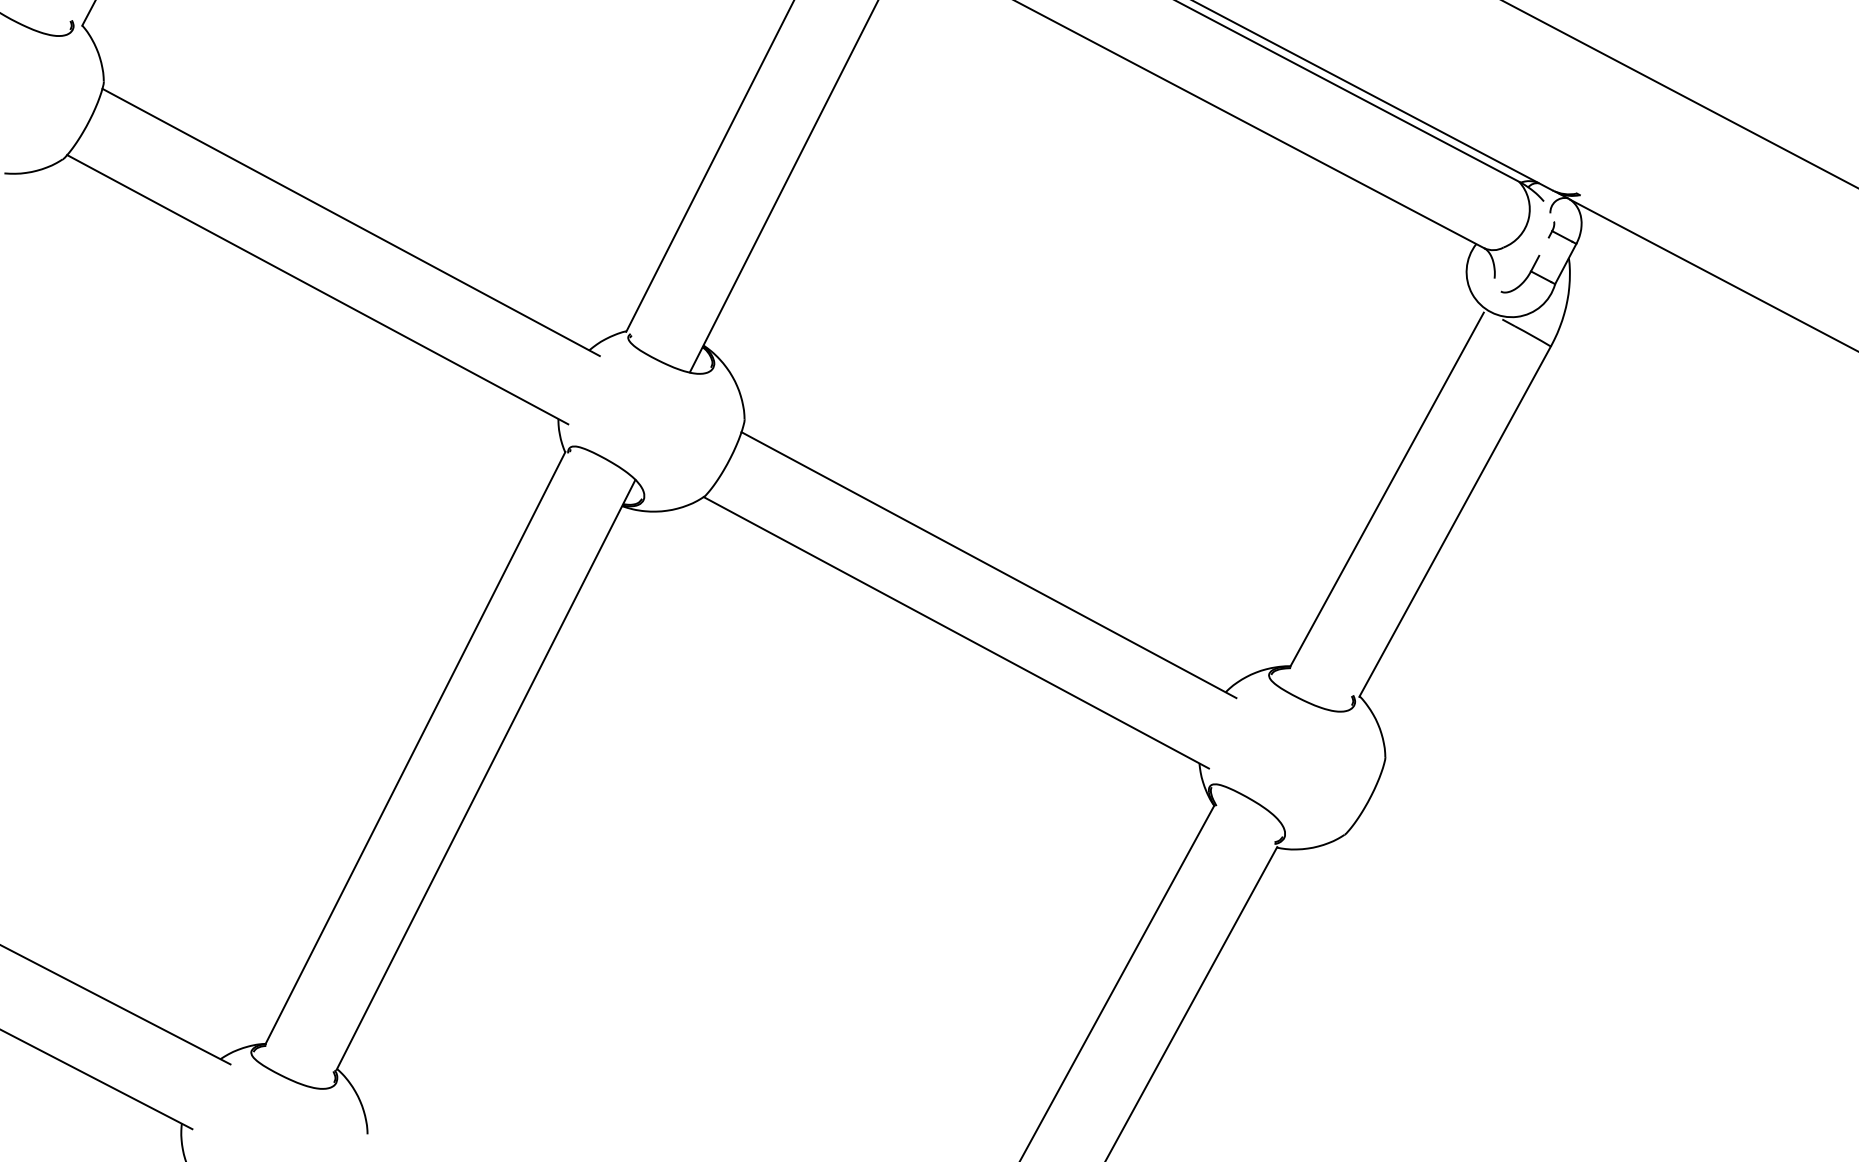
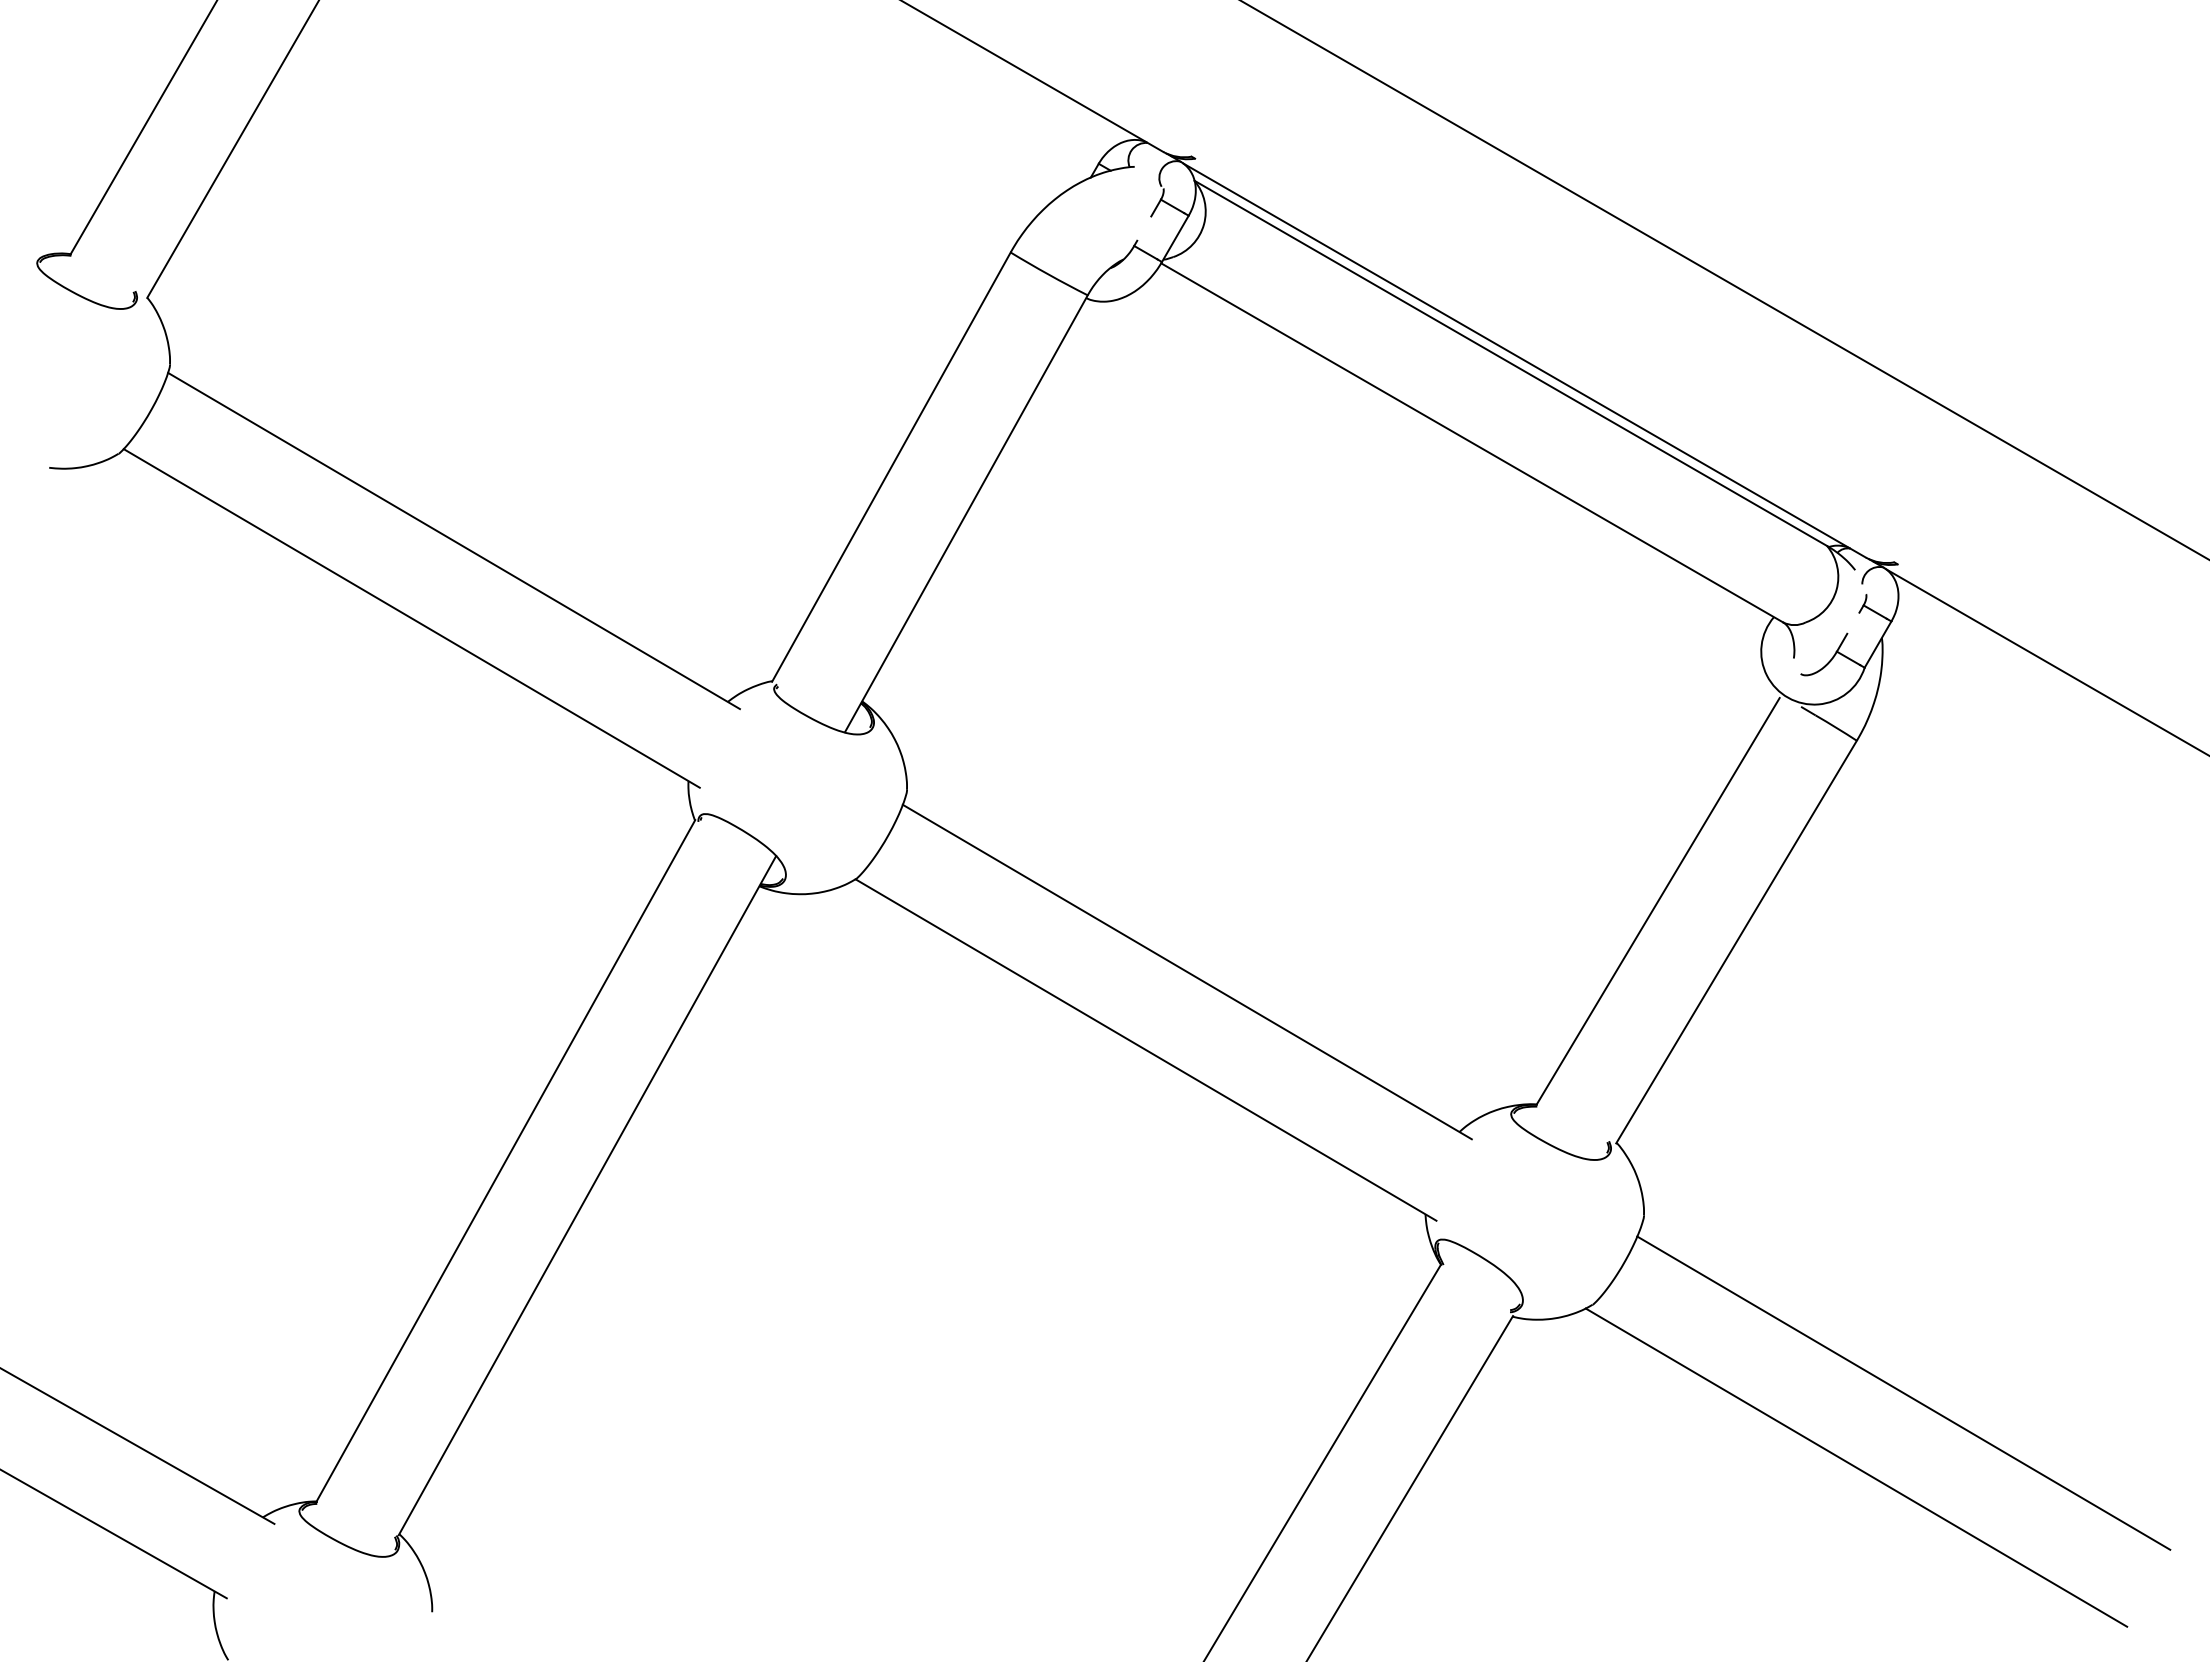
line: (1611, 899) -> (1903, 1392), added
line: (1574, 964) -> (1856, 1467), added

